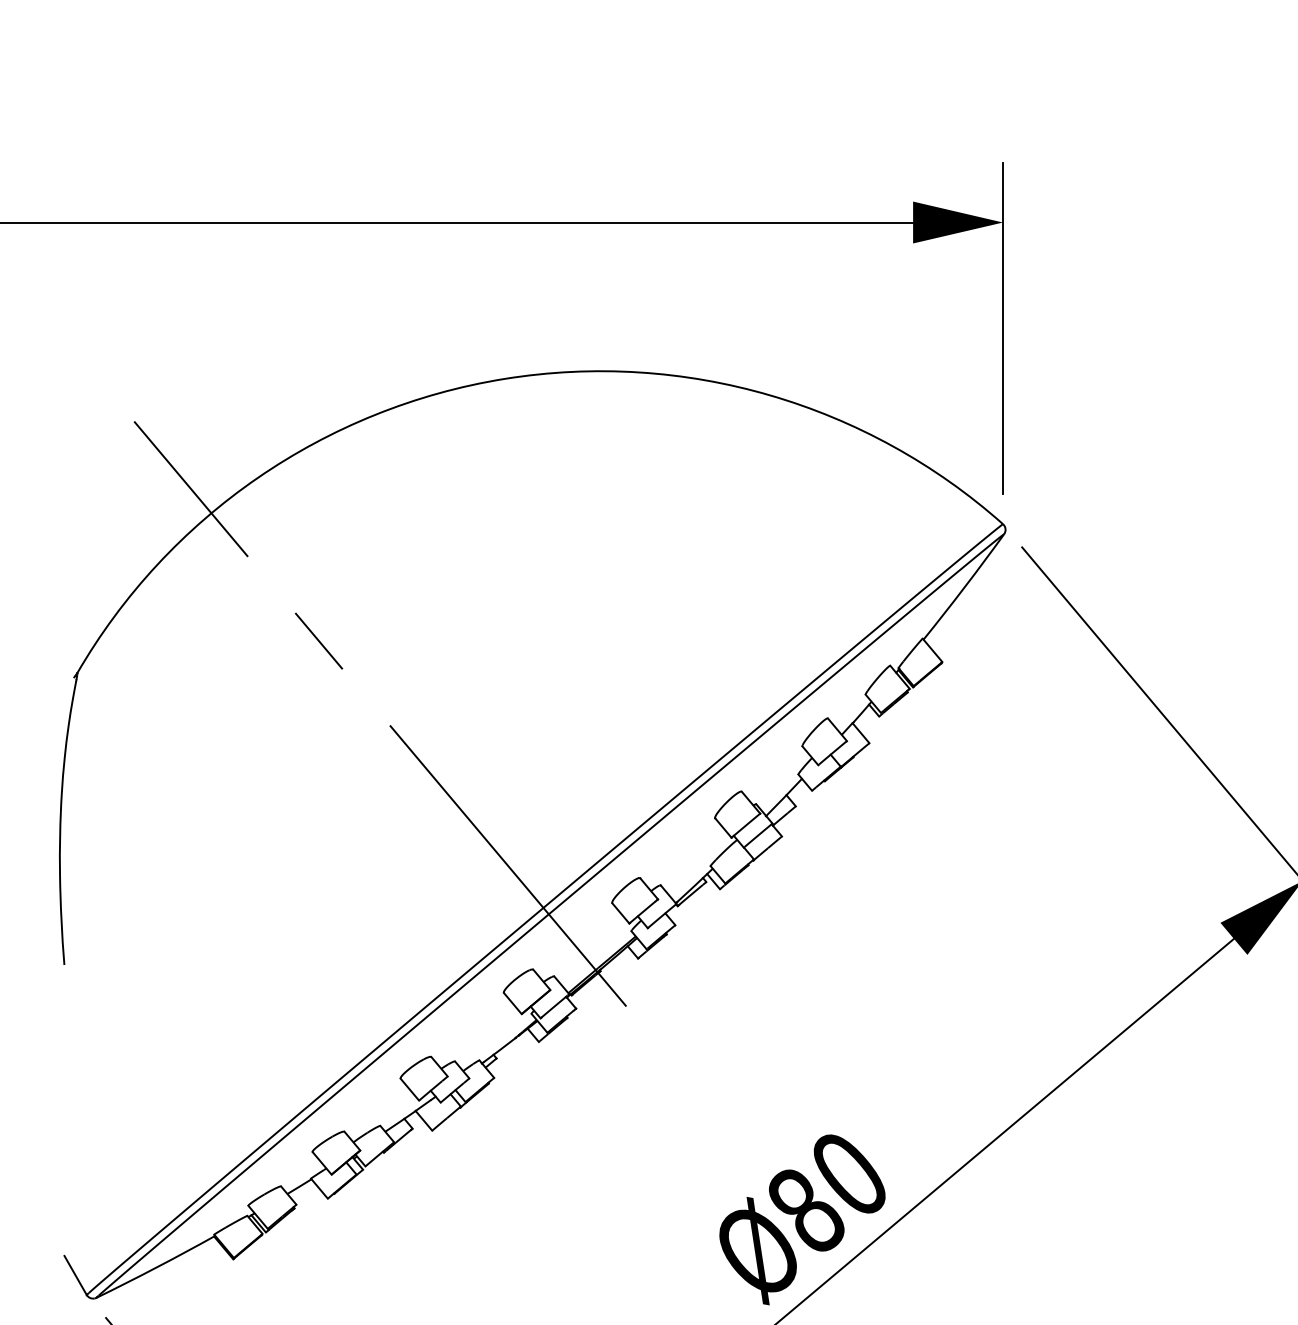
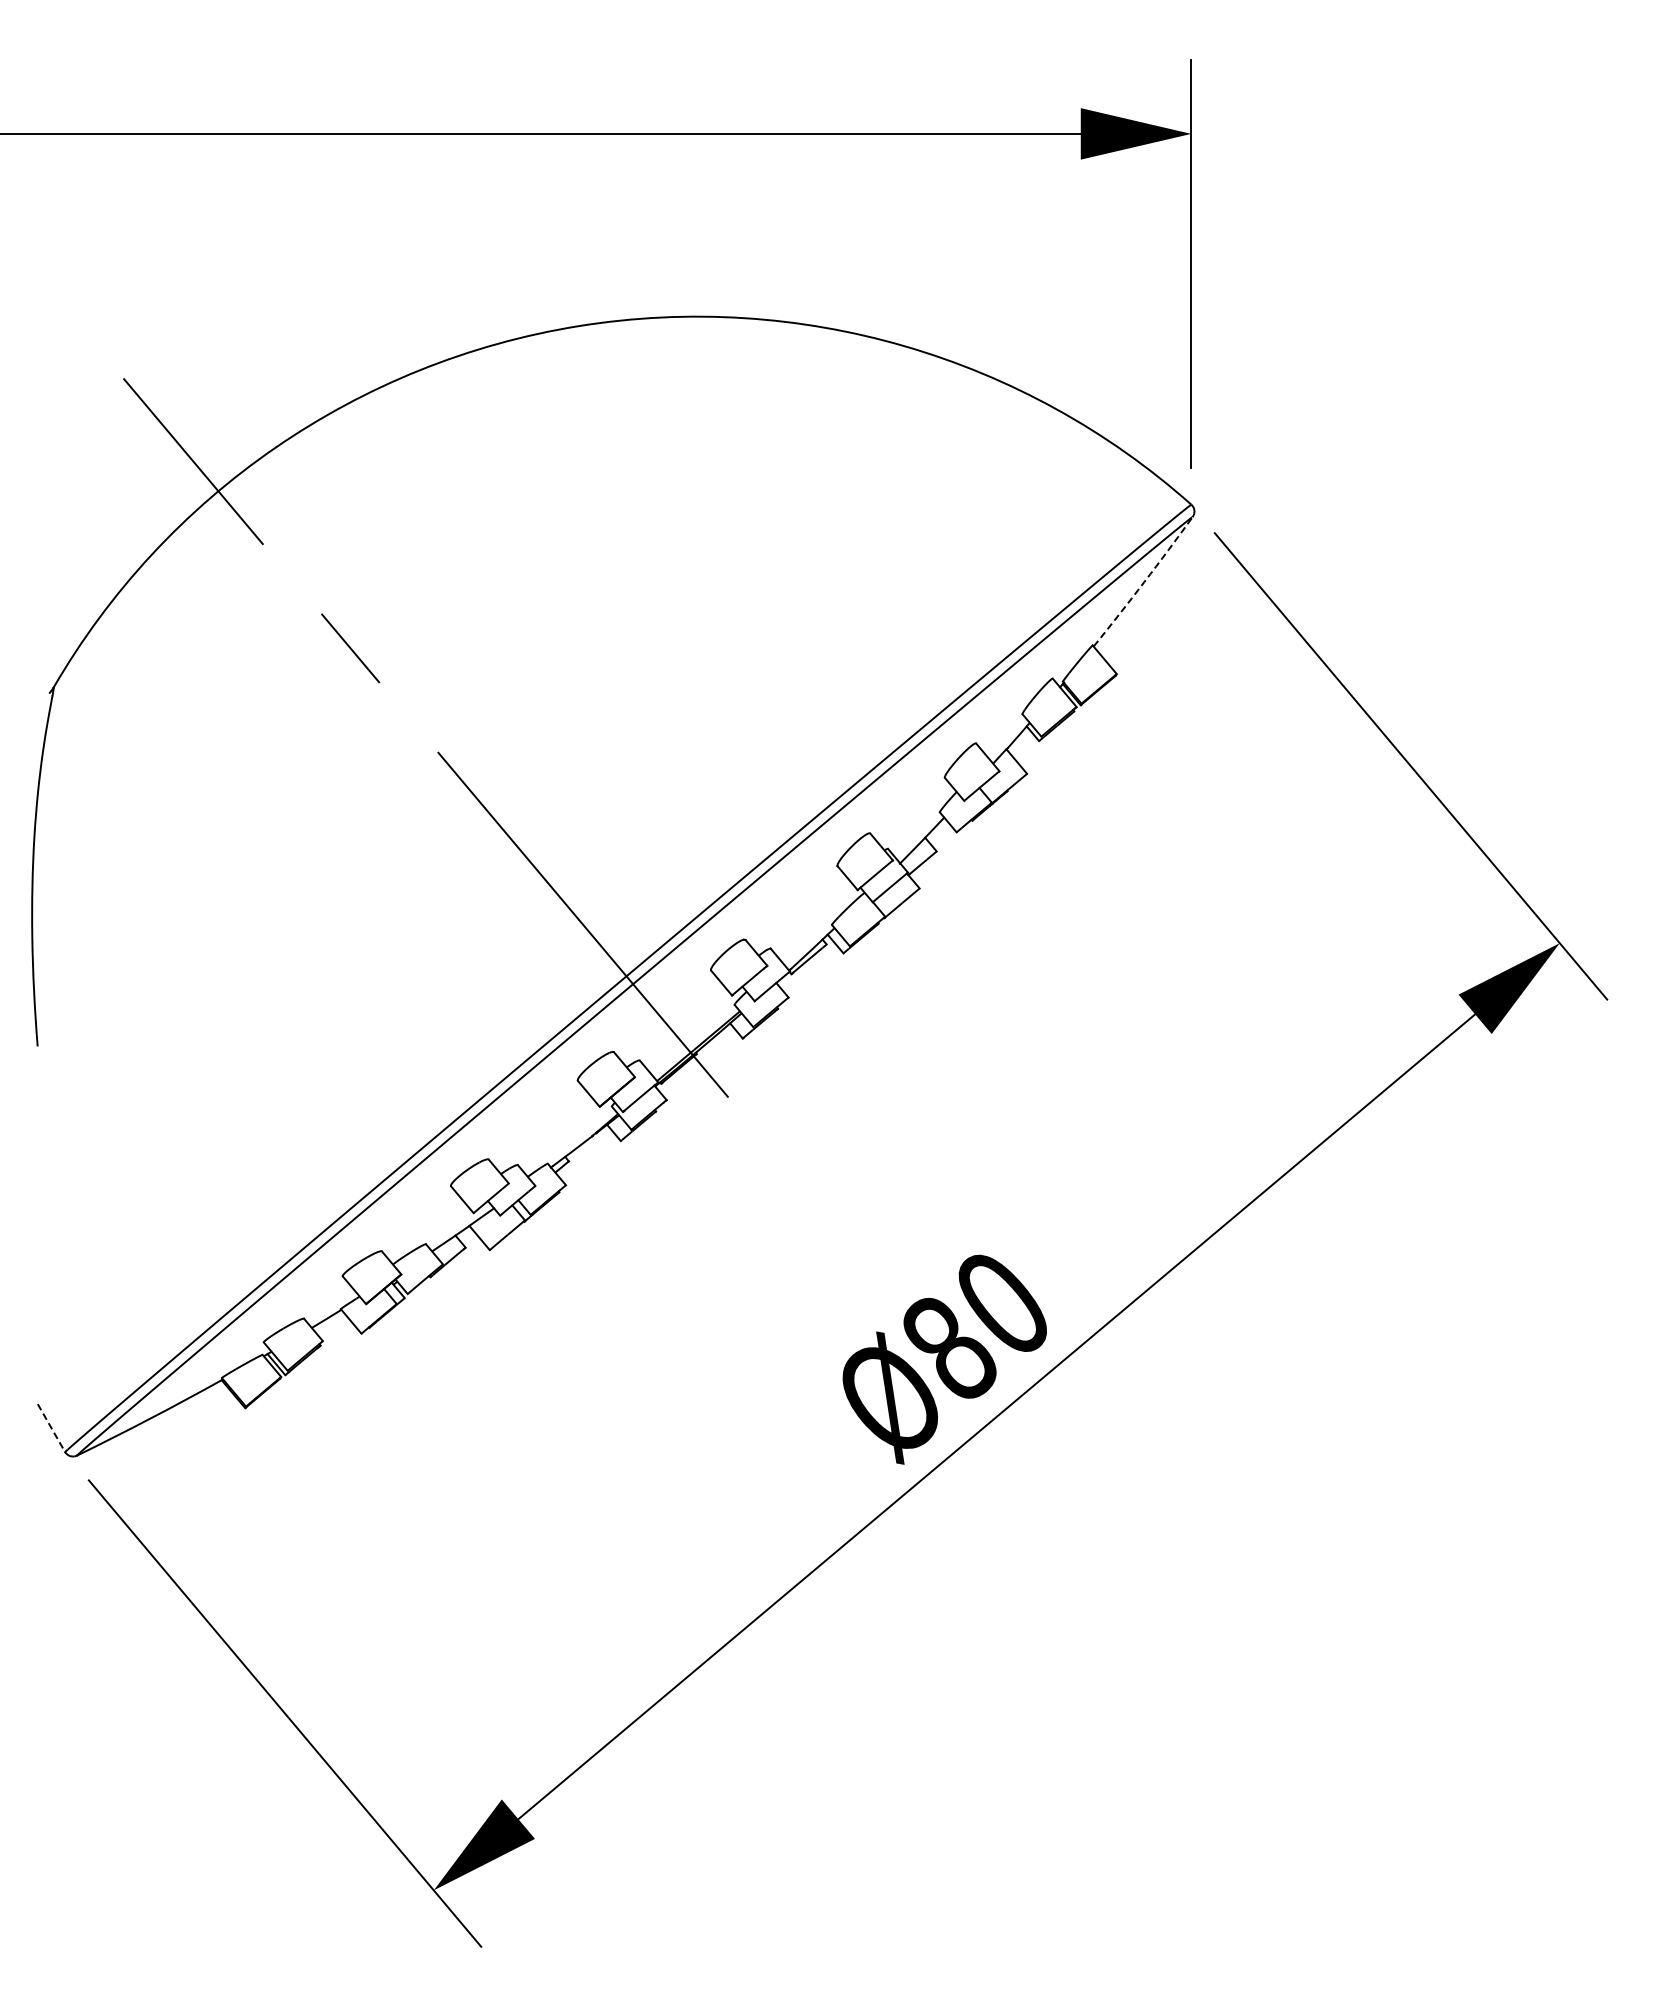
arc: (964, 587) -> (1144, 582), solid -> dashed
line: (75, 1275) -> (51, 1428), solid -> dashed

